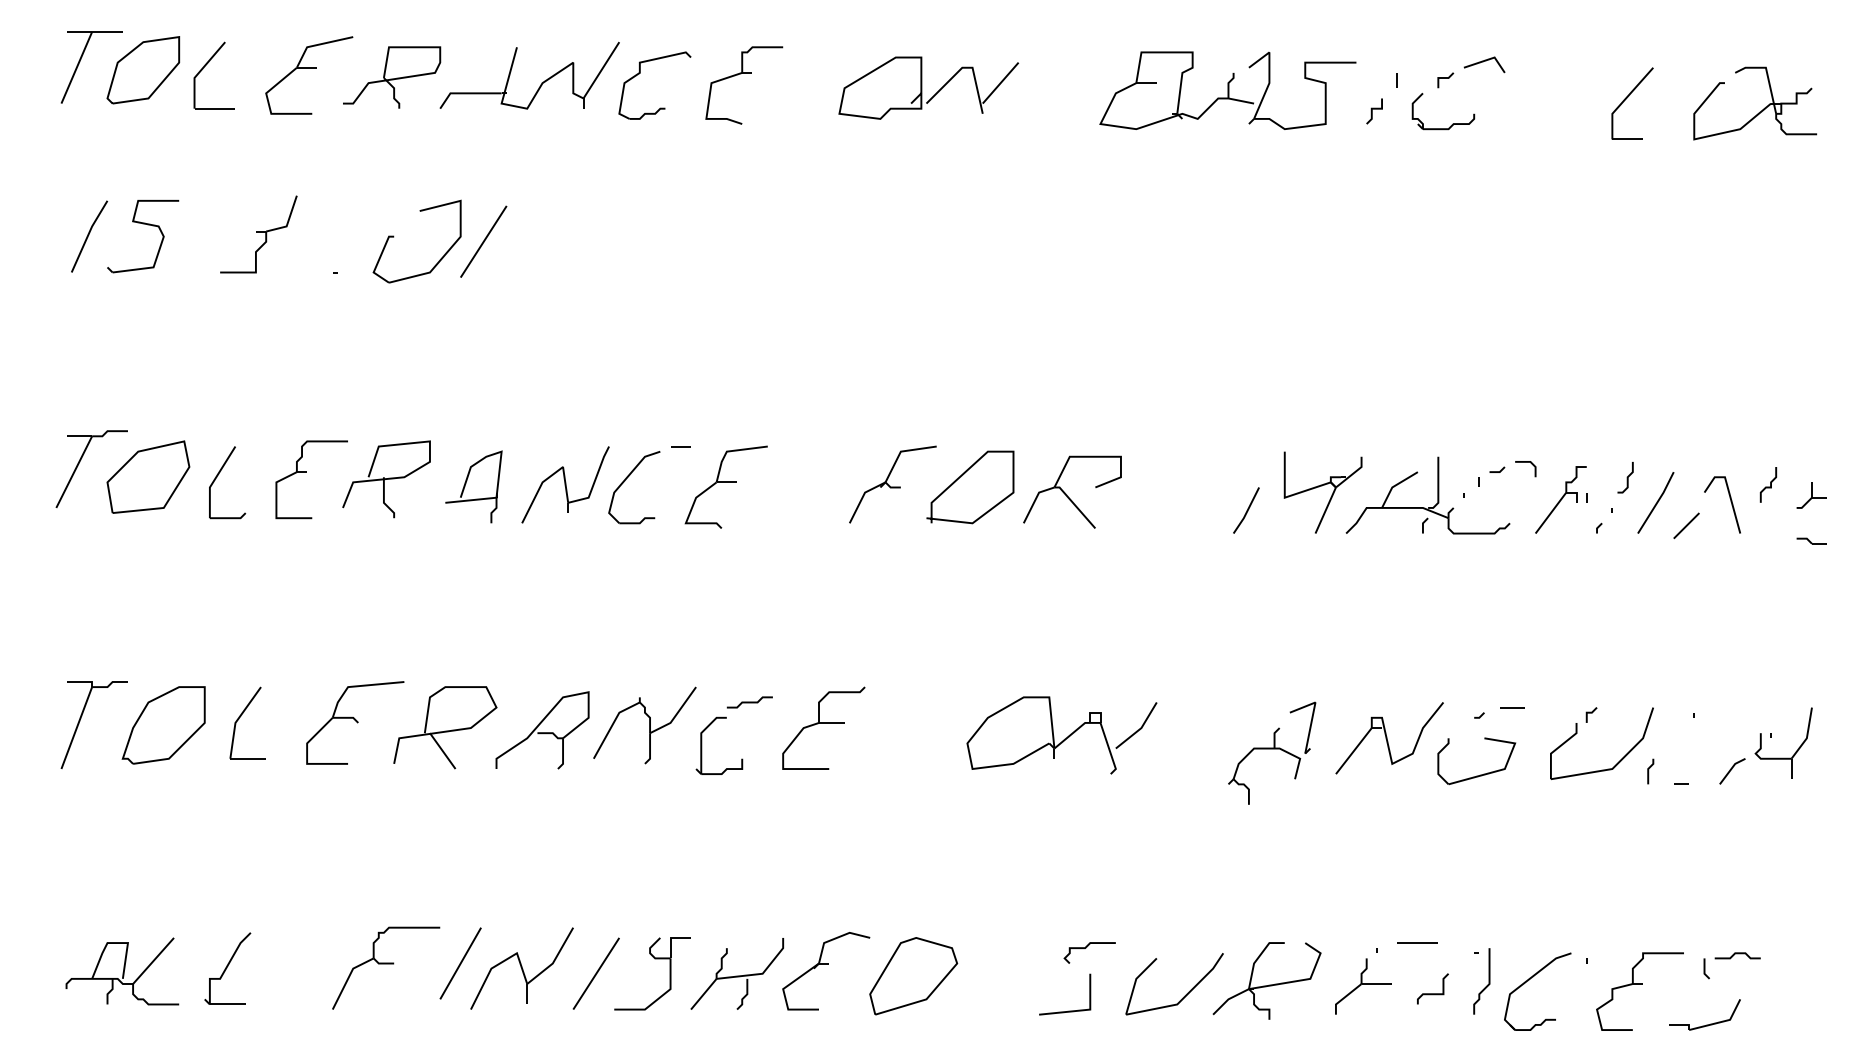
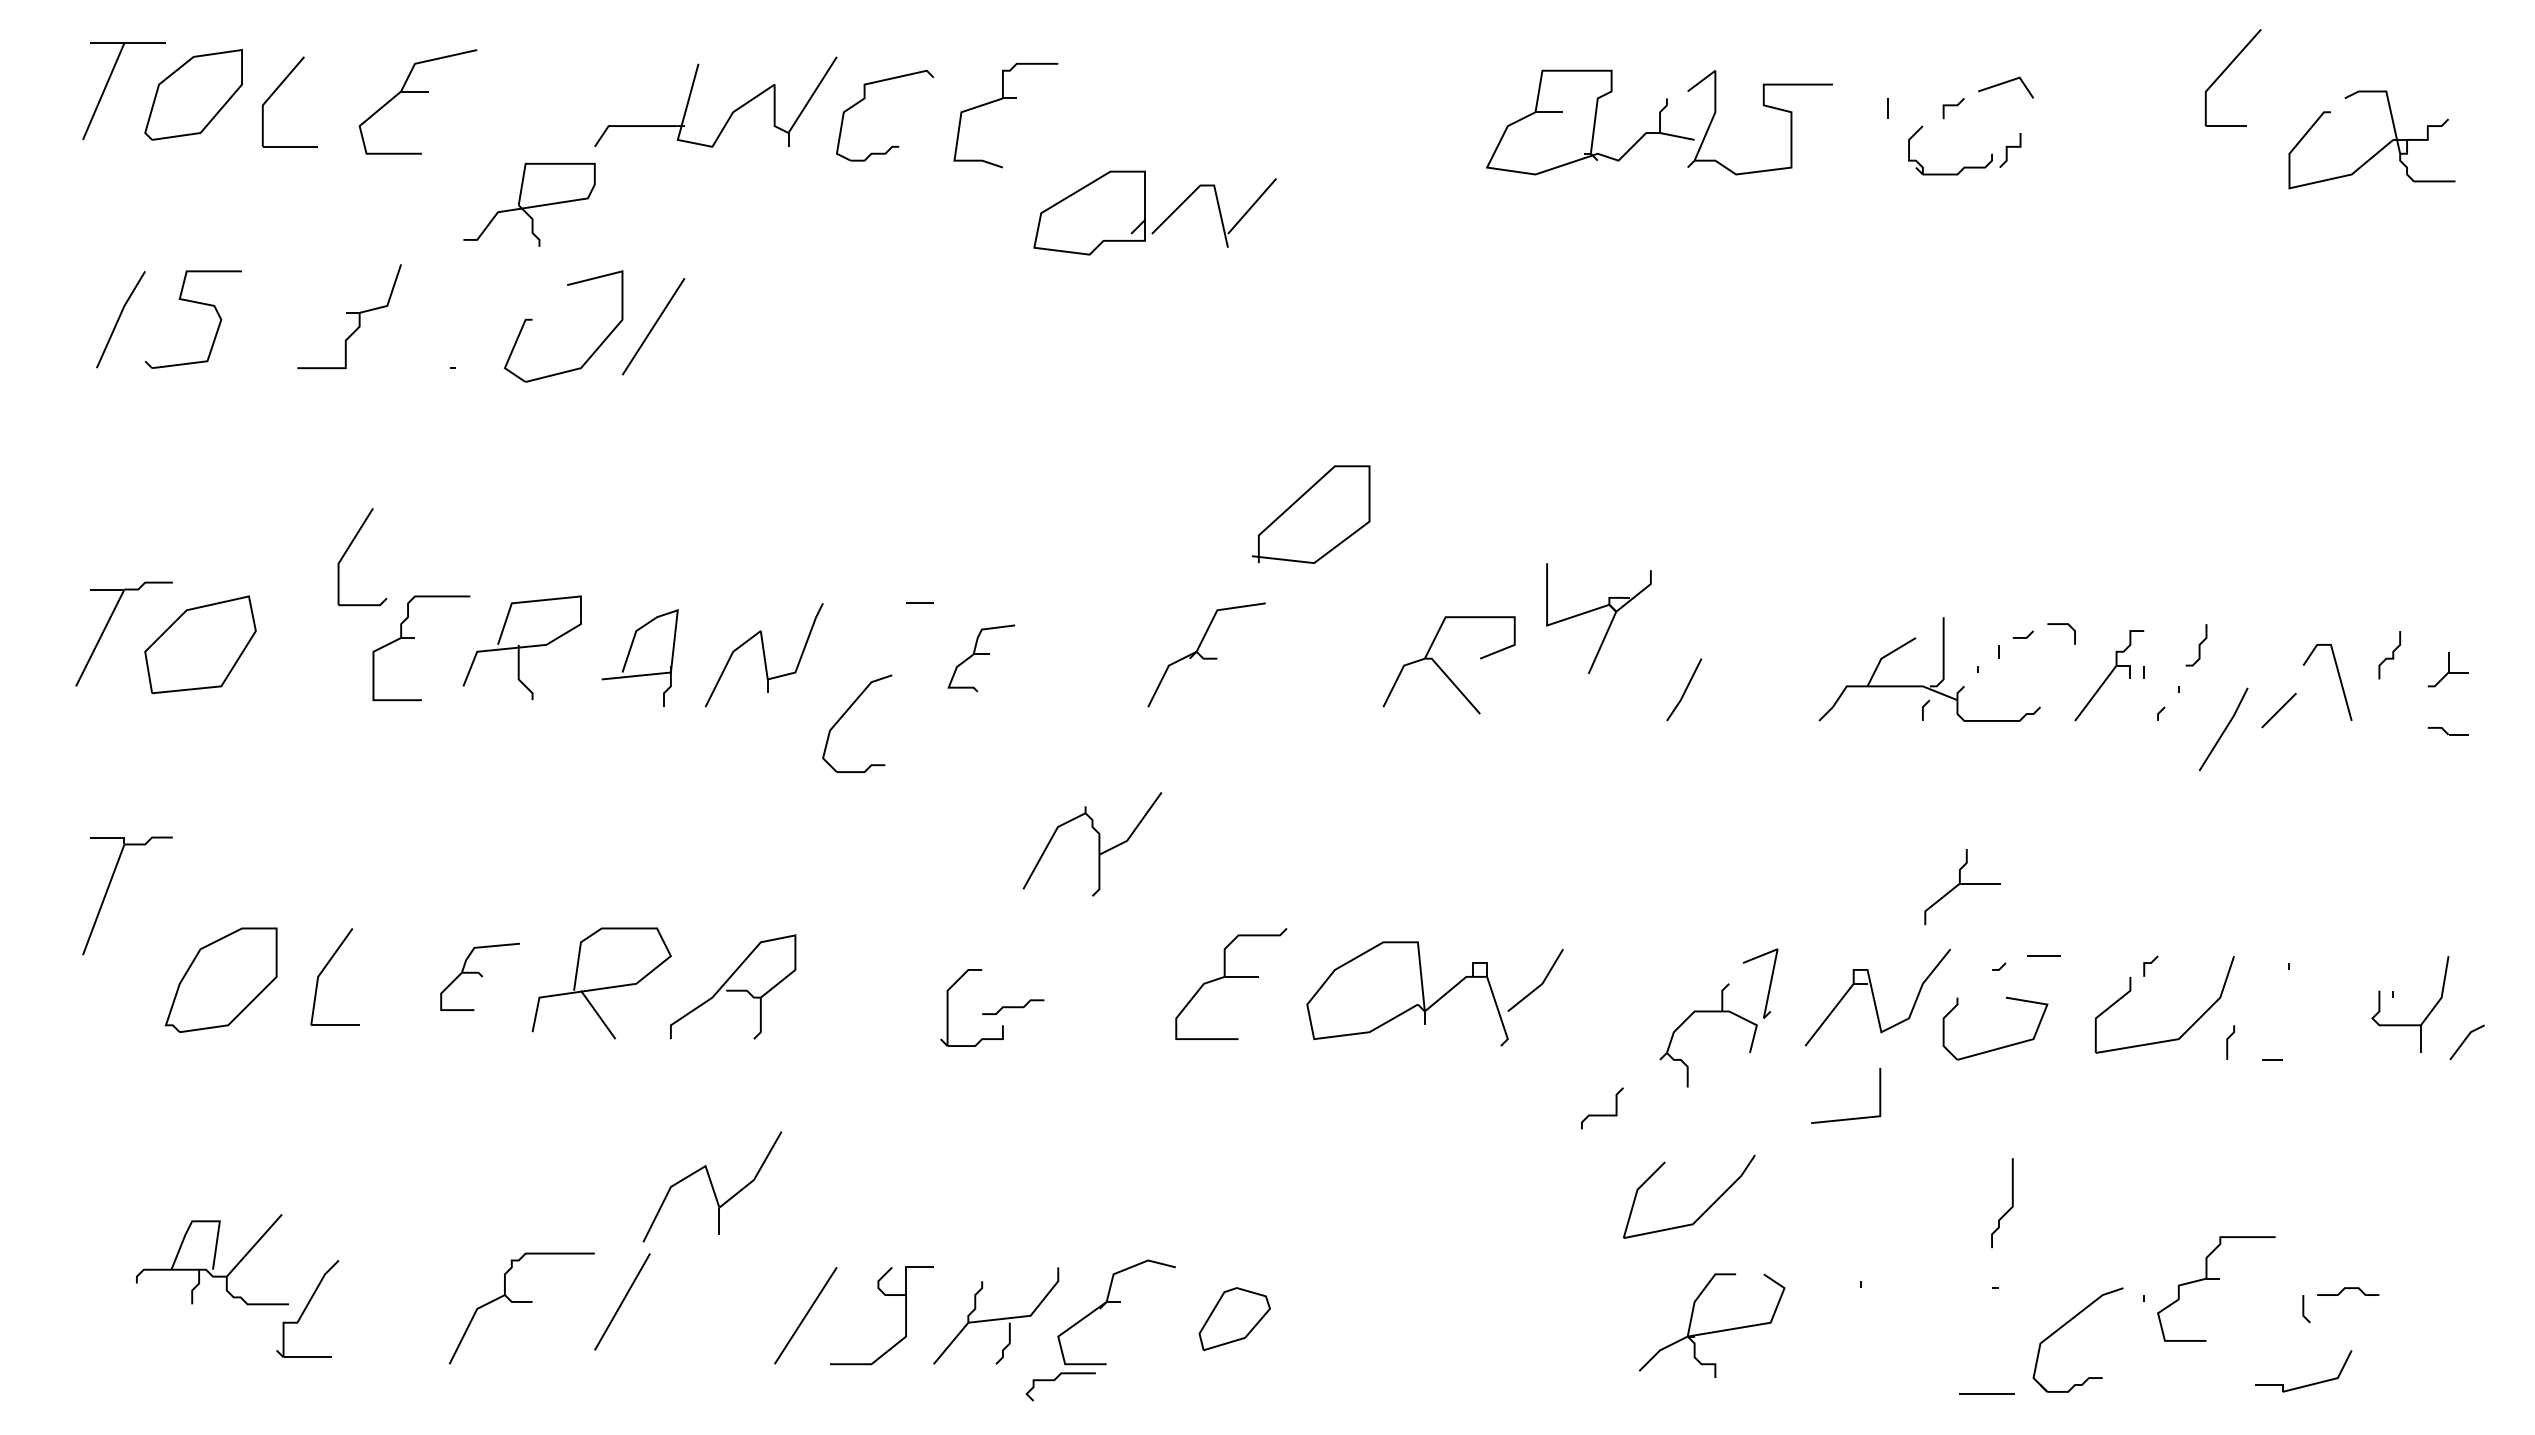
part: (391, 77) -> (529, 204), moved
part: (921, 87) -> (1145, 212), moved
part: (1626, 98) -> (2225, 71), moved
line: (1374, 109) -> (2010, 147), moved
part: (217, 476) -> (349, 548), moved
curve: (960, 476) -> (1298, 500), moved
part: (625, 480) -> (845, 714), moved
part: (1320, 486) -> (1595, 610), moved
part: (726, 487) -> (981, 658), size x0.6
line: (1656, 502) -> (2224, 729), moved
curve: (750, 701) -> (1013, 1006), moved
part: (80, 721) -> (108, 890), moved
part: (355, 722) -> (480, 976), size x0.6
part: (644, 725) -> (1092, 844), moved
part: (824, 727) -> (1231, 983), moved
line: (1731, 770) -> (2465, 1041), moved
line: (1417, 942) -> (1986, 1393), moved
curve: (1086, 948) -> (1055, 1380), moved
part: (522, 968) -> (712, 1186), moved
part: (122, 971) -> (212, 1259), moved
part: (913, 975) -> (1234, 1318), size x0.6
part: (1640, 984) -> (2216, 1279), moved
part: (1363, 986) -> (1962, 887), moved
curve: (1486, 986) -> (2008, 1209), moved
curve: (1433, 993) -> (1602, 1114), moved
part: (1185, 994) -> (1704, 1211), moved
line: (1065, 1011) -> (1846, 1118), moved

